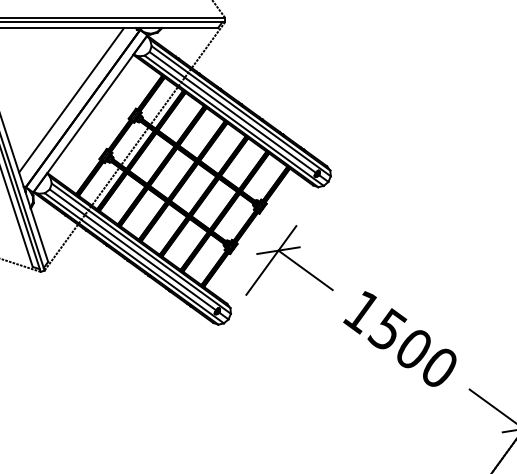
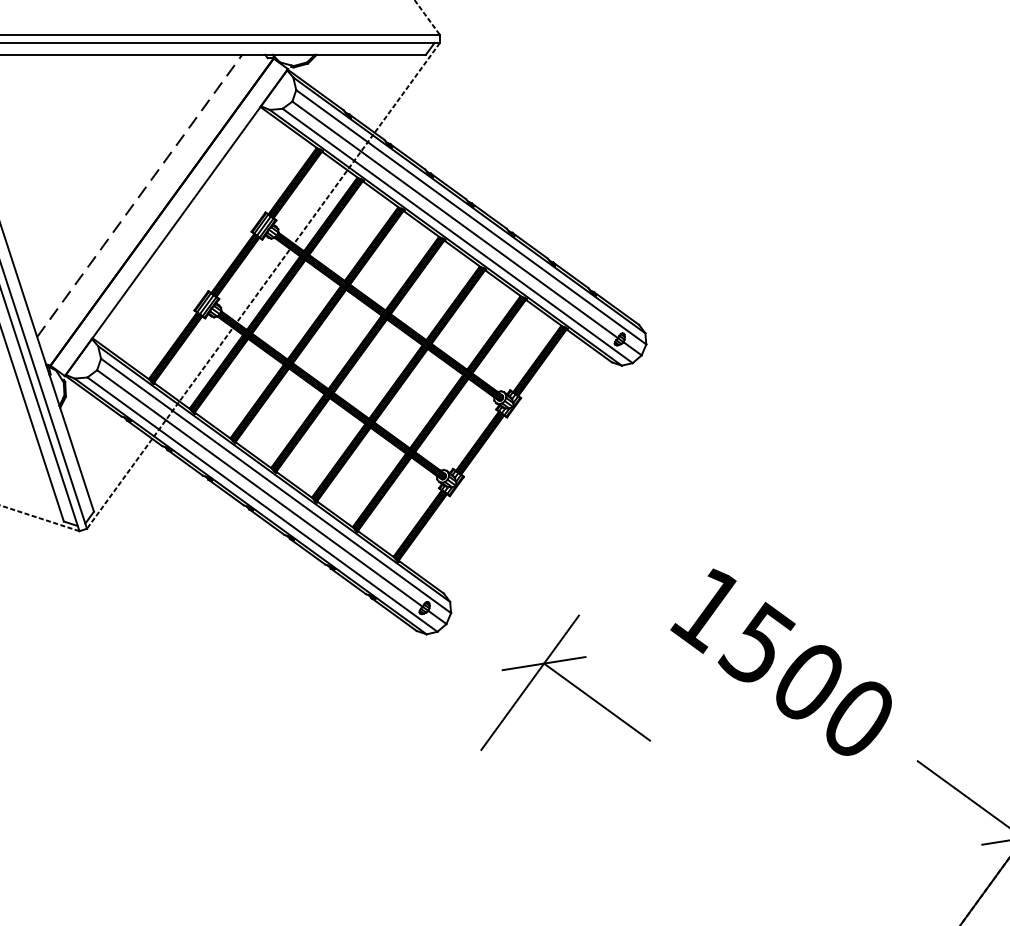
line: (71, 99) -> (139, 194), solid -> dashed
part: (289, 260) -> (565, 682), moved

